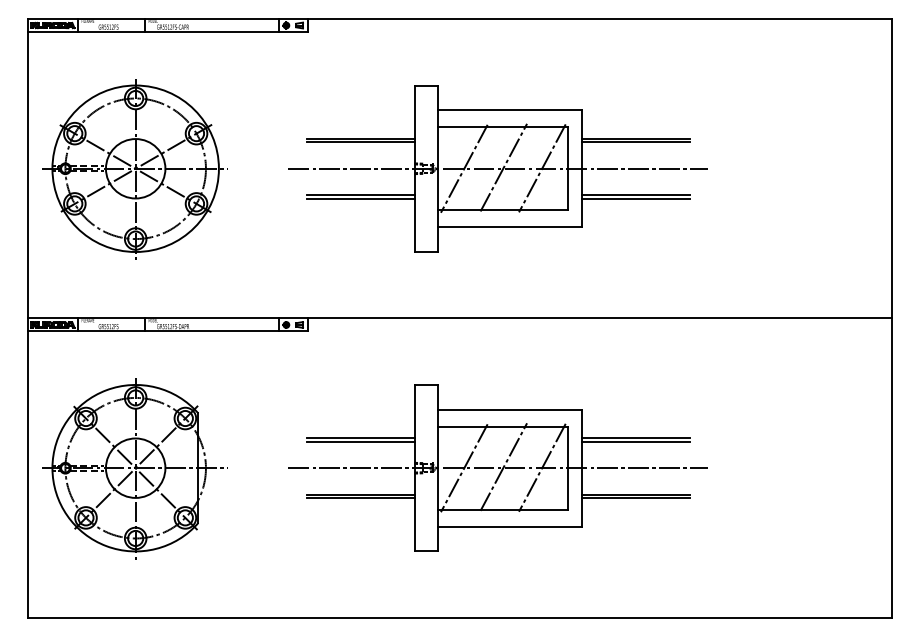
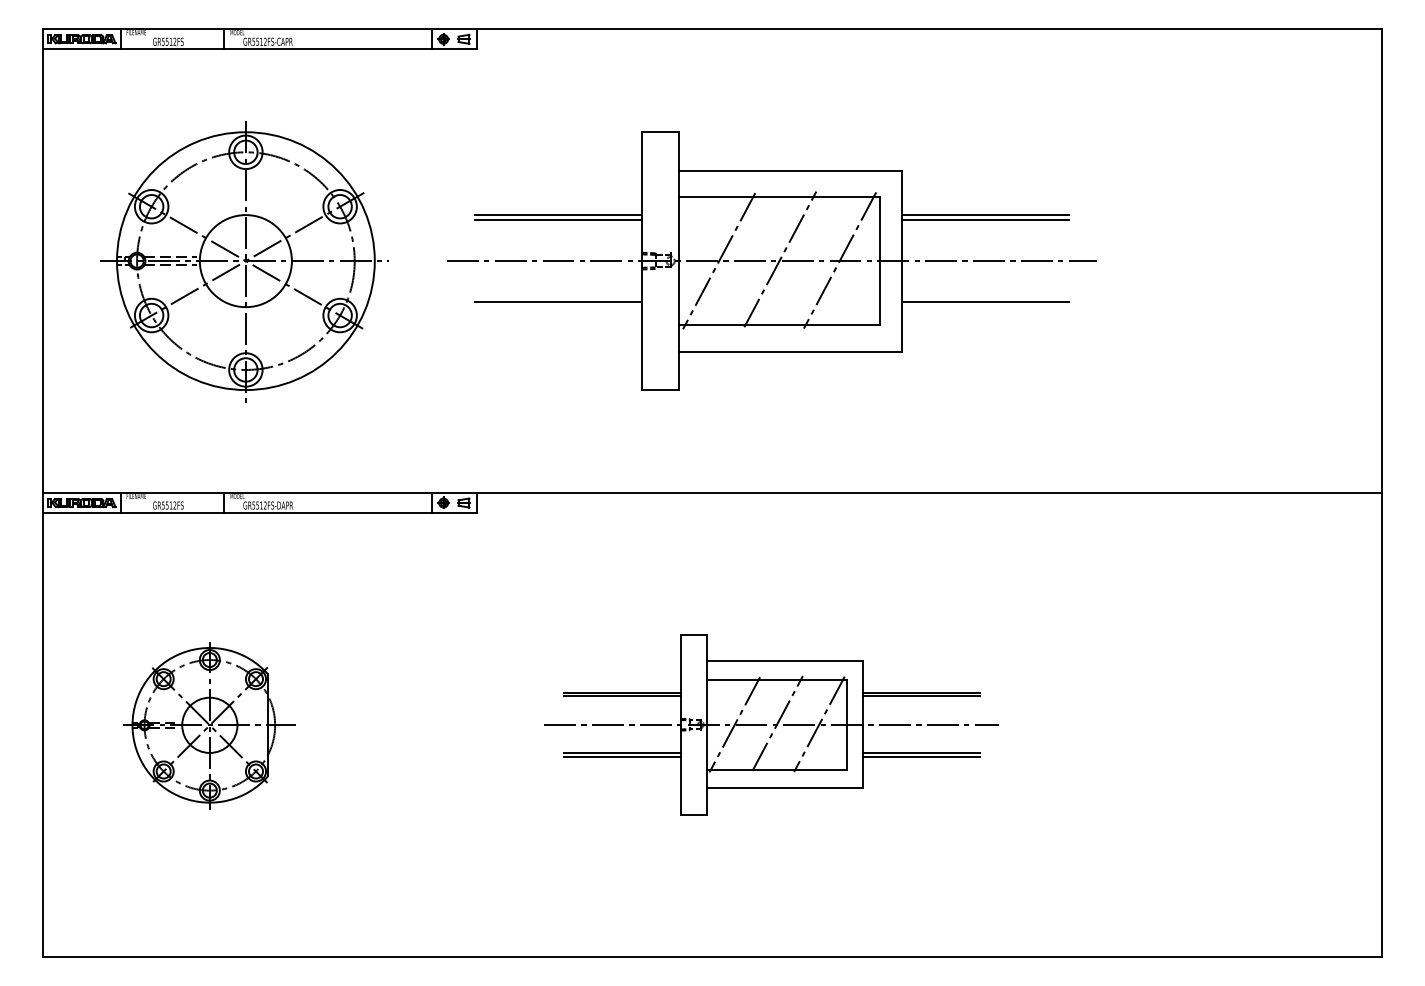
part: (134, 169) -> (244, 262), moved
line: (360, 198) -> (558, 307), removed
line: (636, 198) -> (985, 307), removed
part: (497, 467) -> (770, 723), size x0.7
part: (134, 468) -> (208, 725), size x0.6

